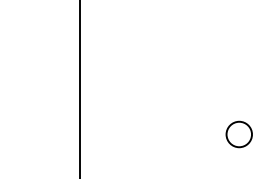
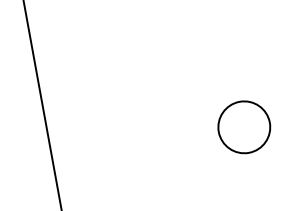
circle: (239, 134) -> (244, 127), size x1.67

